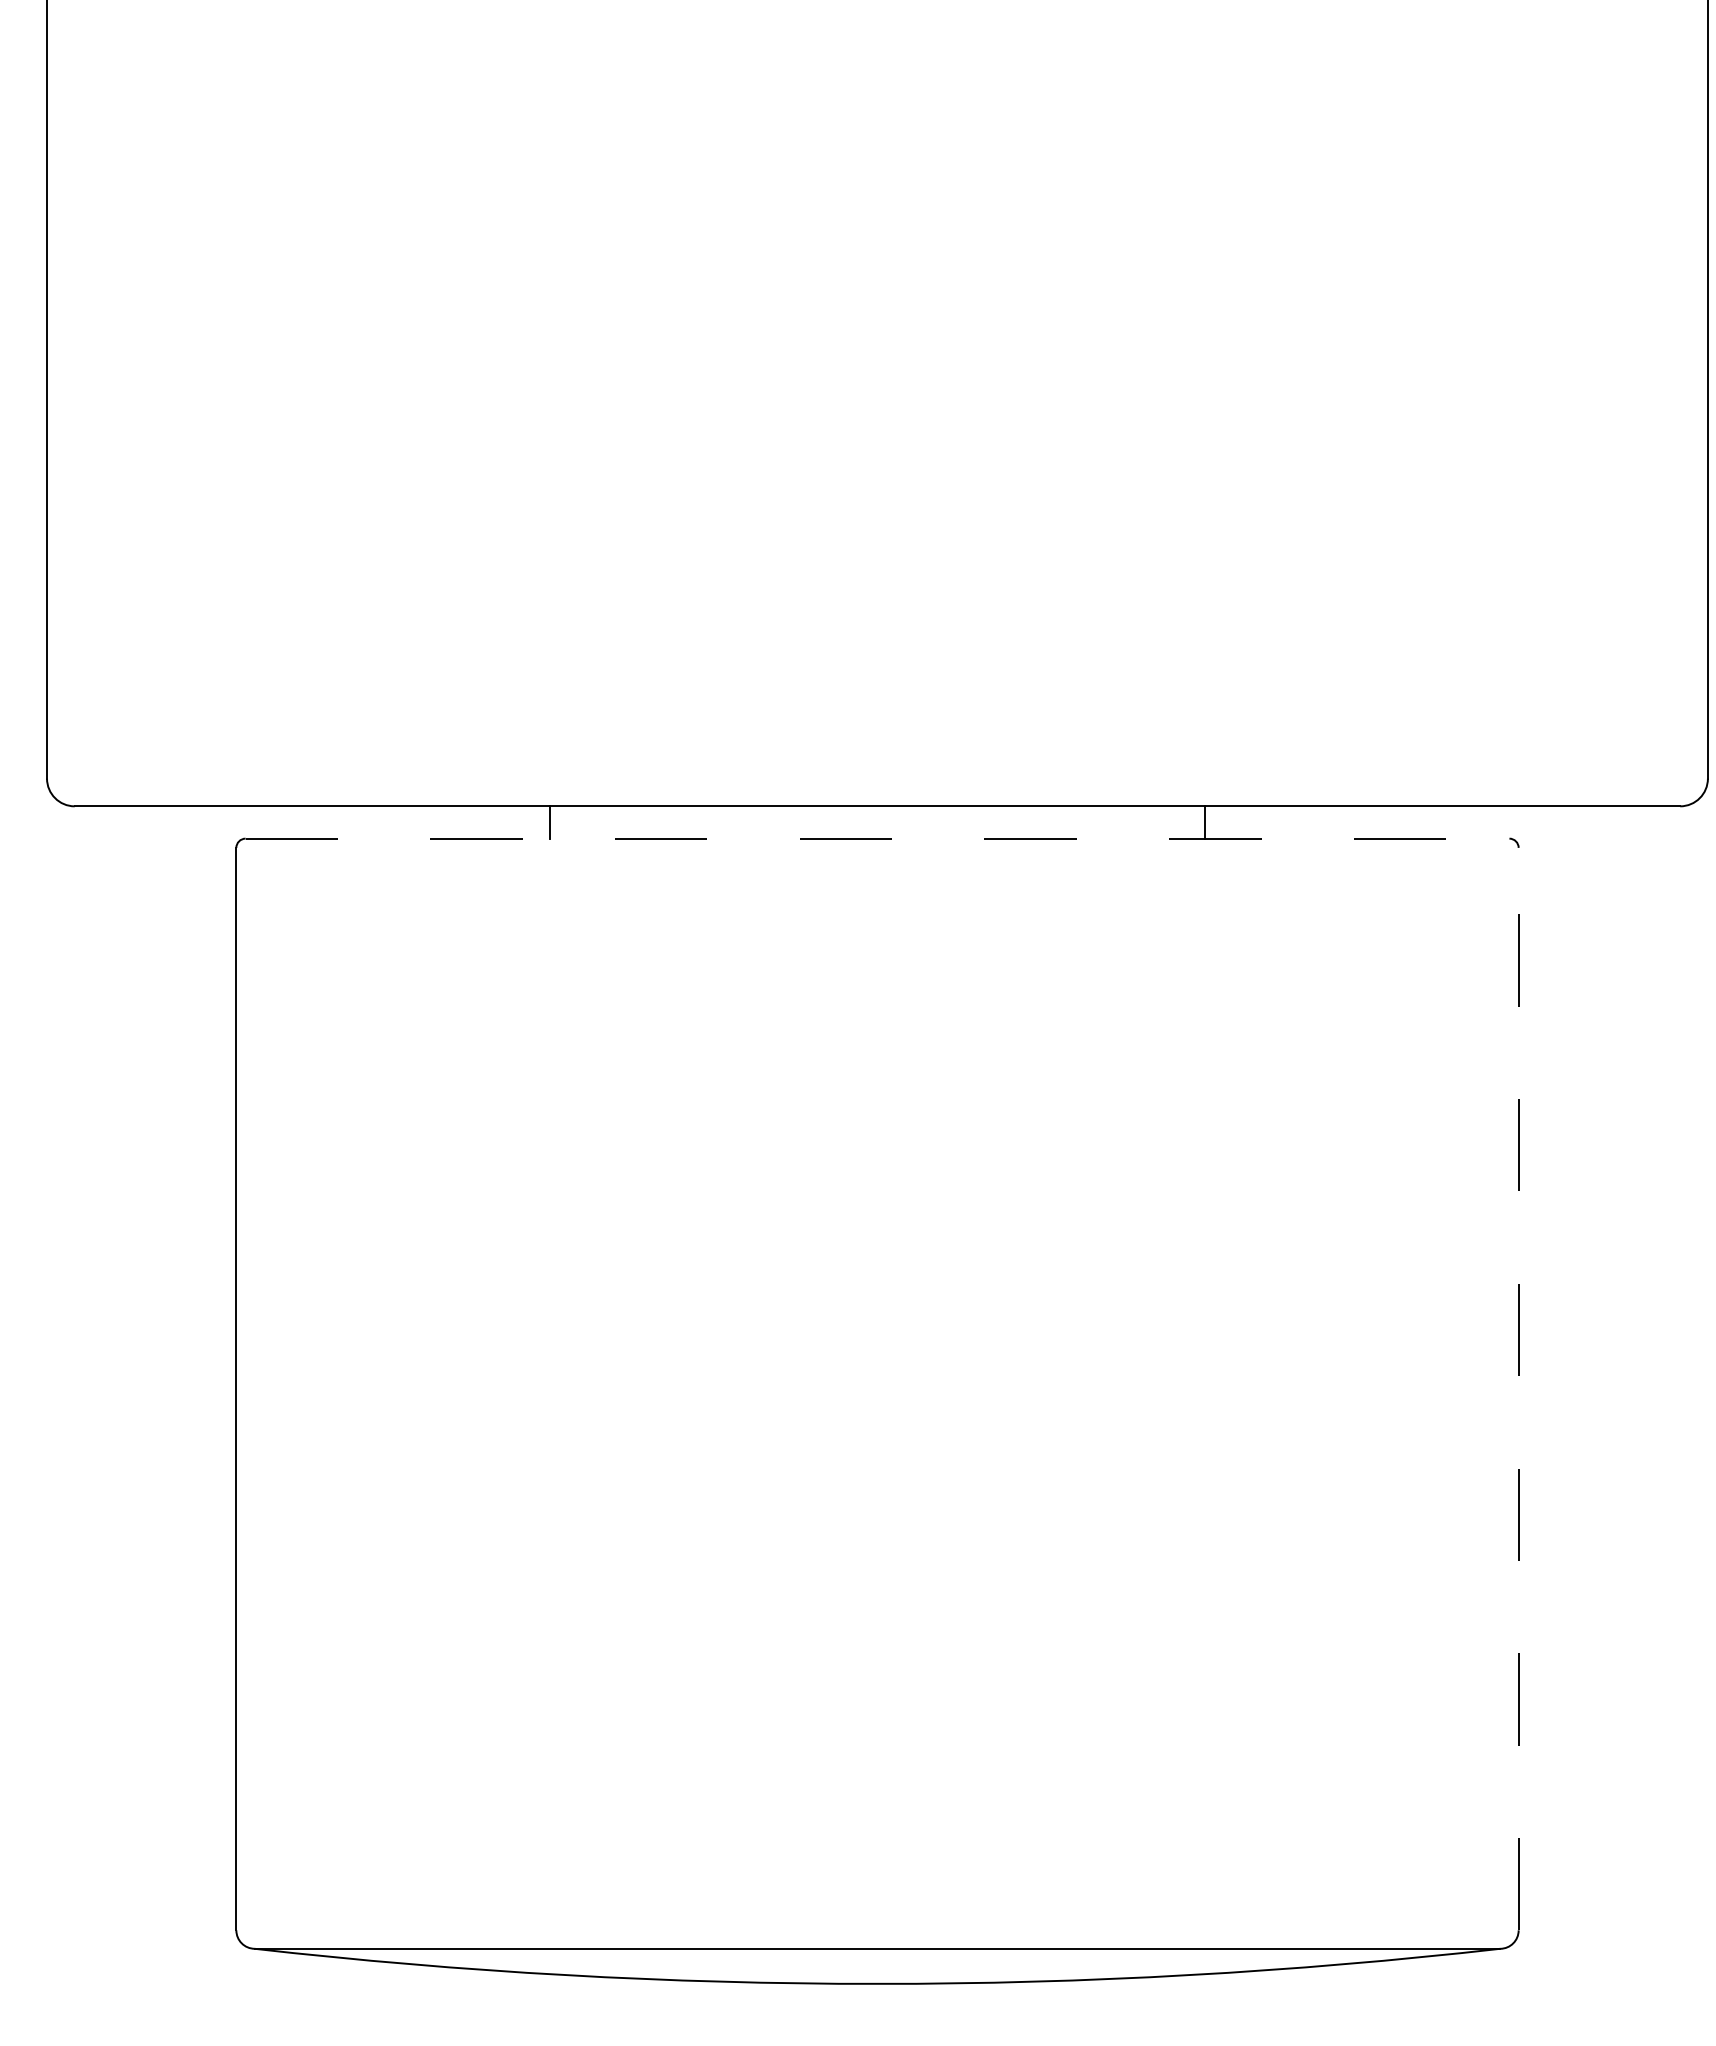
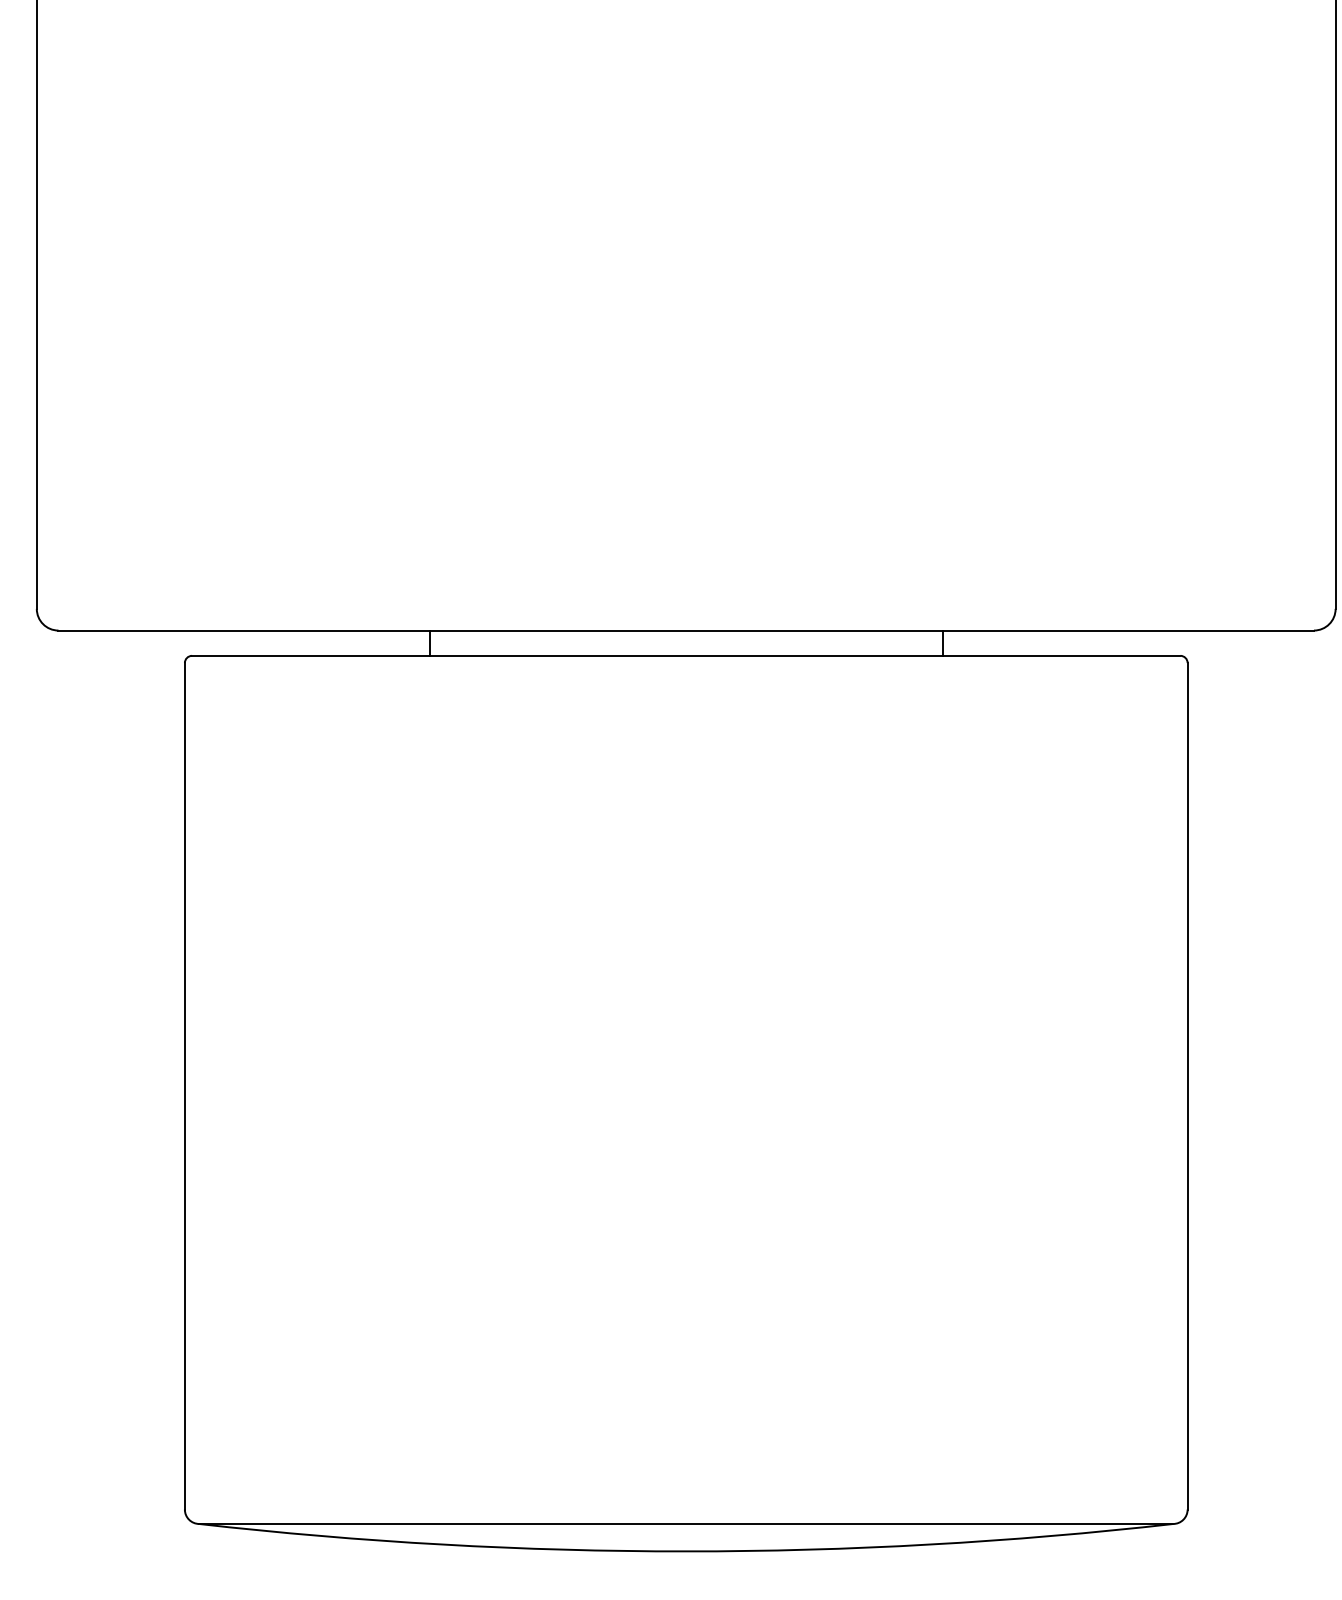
line: (877, 838) -> (686, 655), dashed -> solid
line: (1518, 1388) -> (1187, 1085), dashed -> solid

